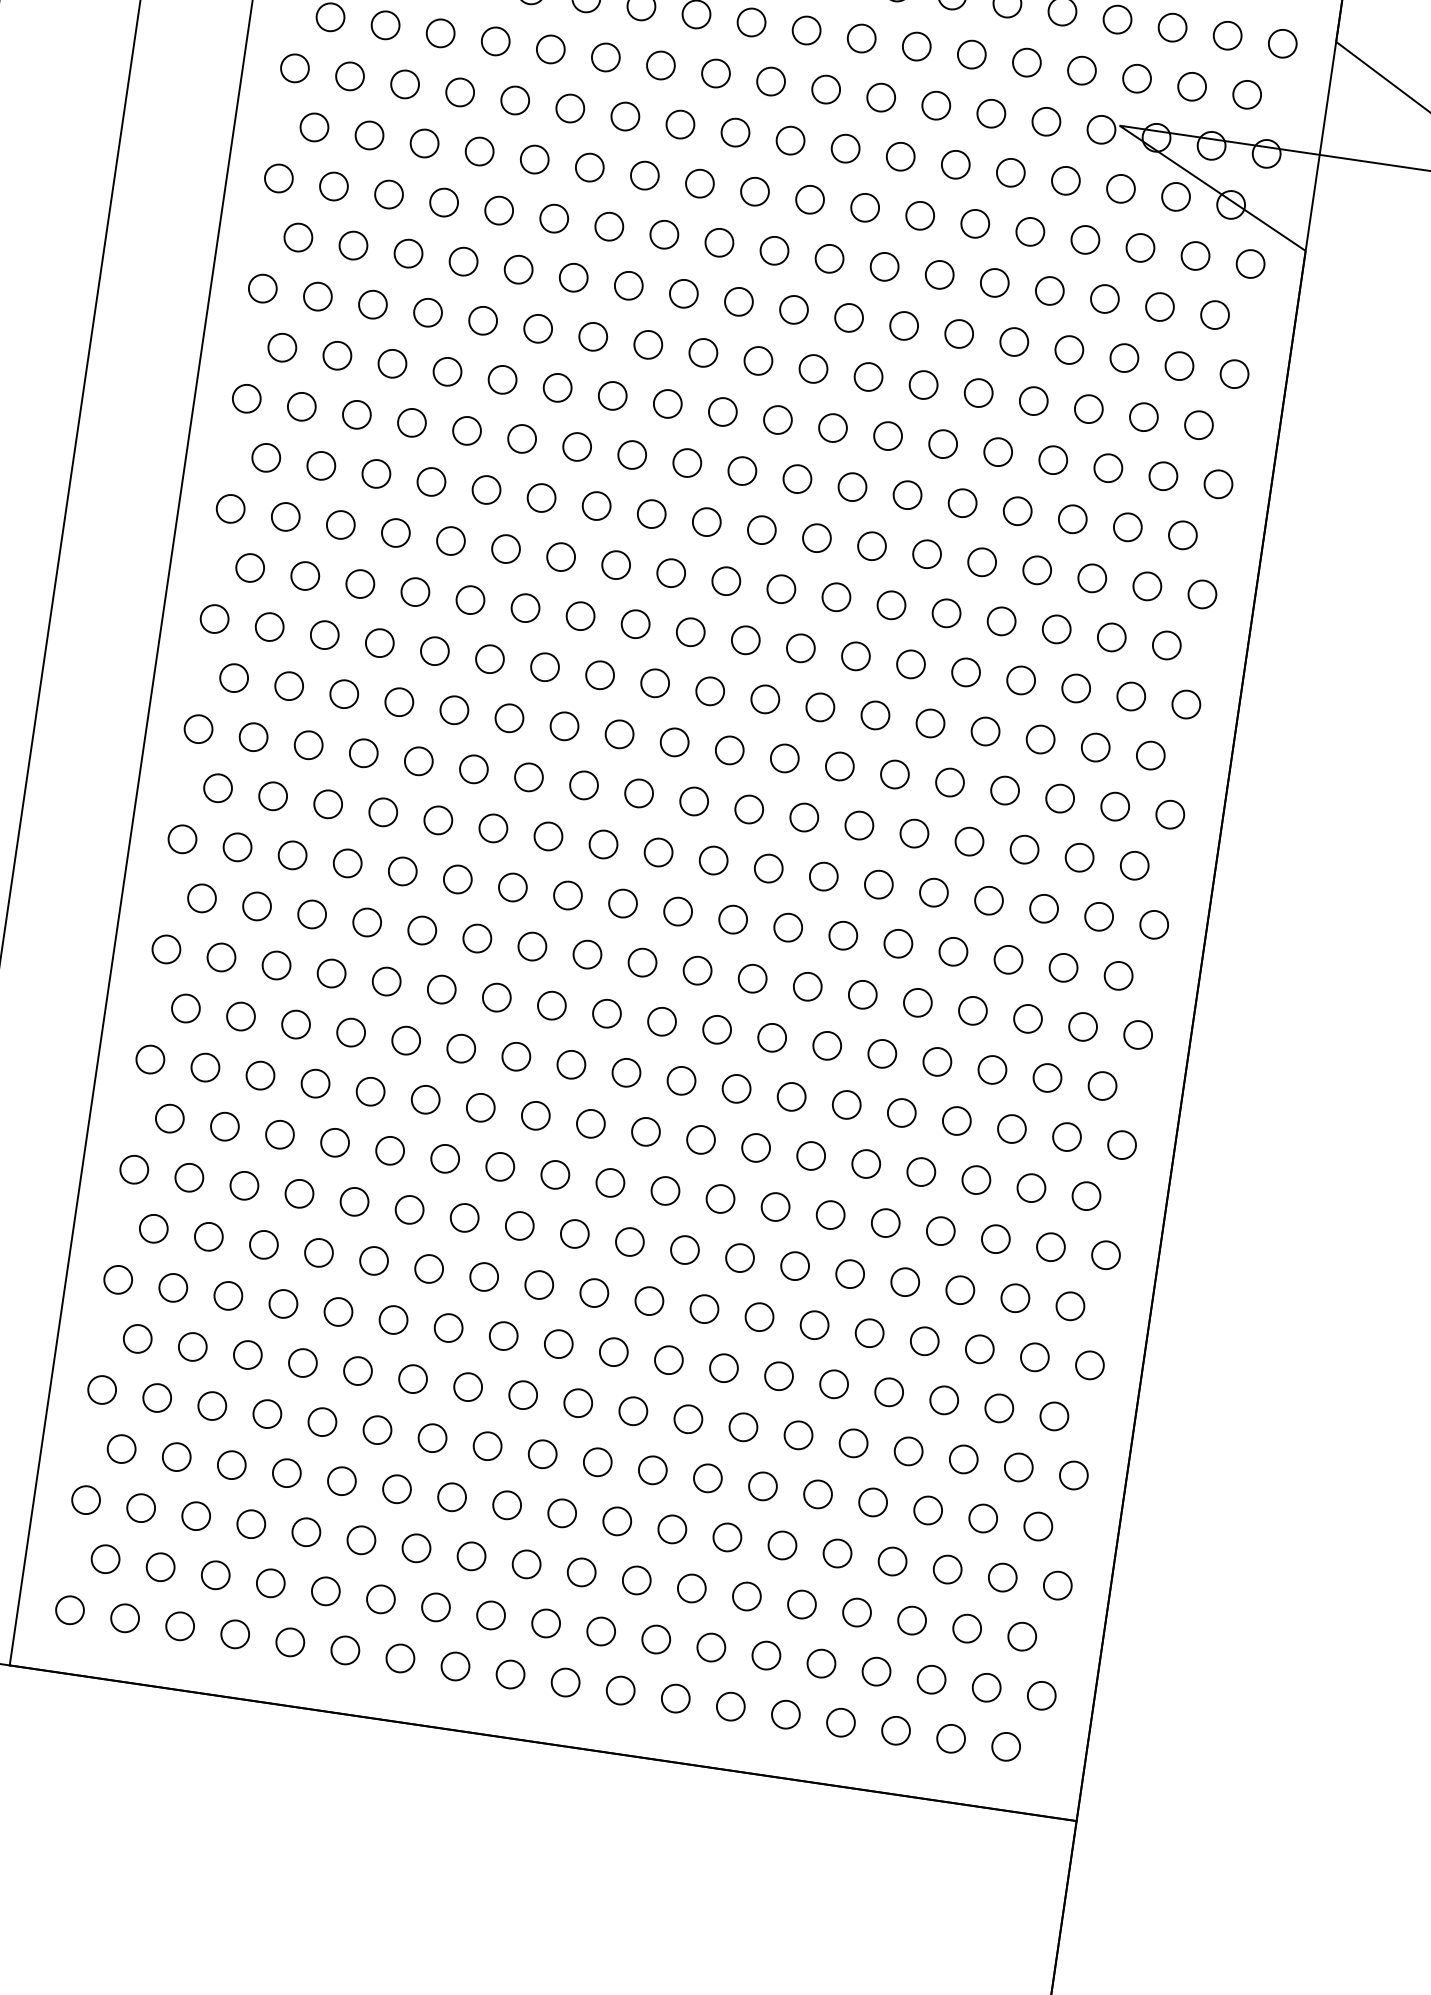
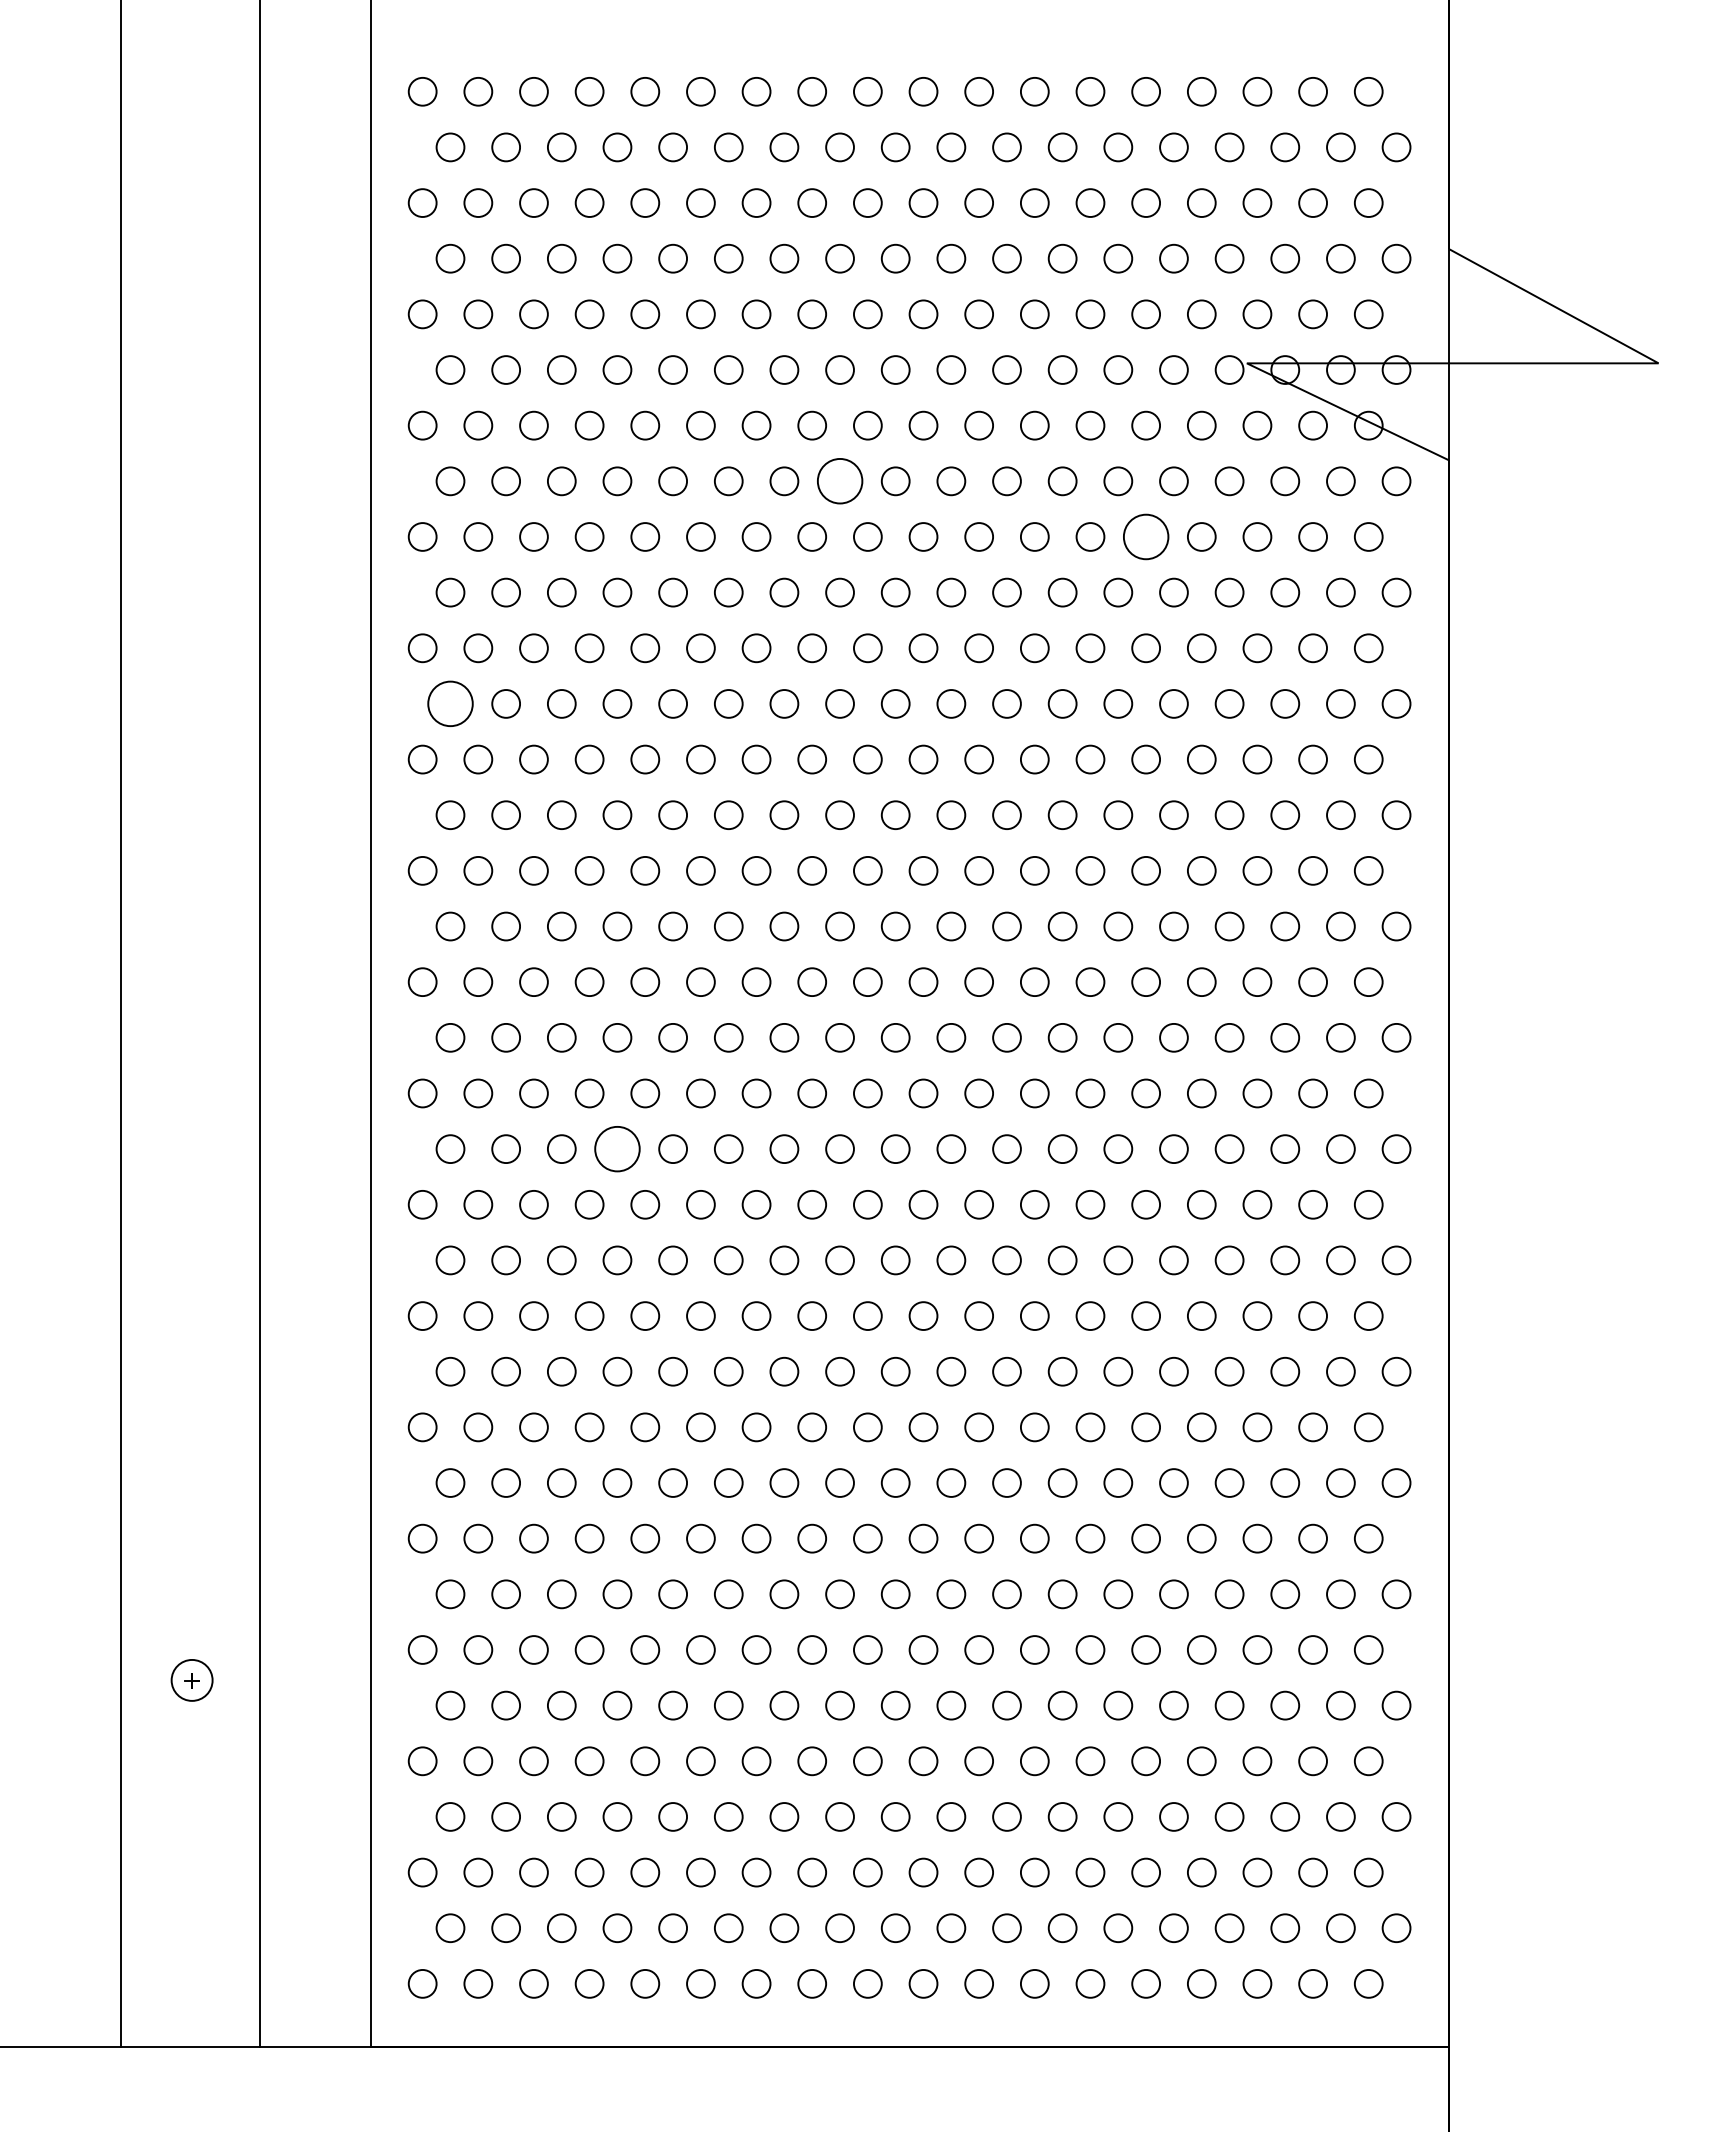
circle: (699, 183) -> (839, 481), size x1.6
circle: (995, 282) -> (1146, 536), size x1.6
circle: (282, 347) -> (450, 703), size x1.6
circle: (383, 812) -> (617, 1149), size x1.6

